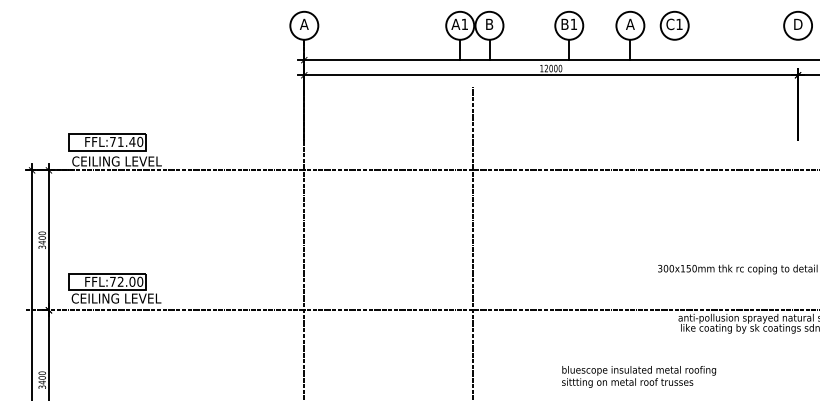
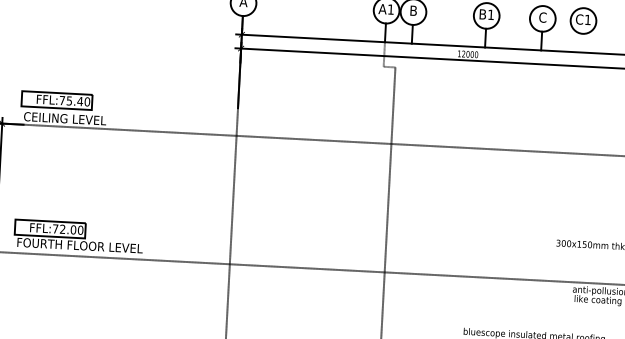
text: (630, 24) -> (542, 17), A -> C
text: (120, 142) -> (69, 101), FFL:71.40 -> FFL:75.40
text: (139, 298) -> (79, 245), CEILING LEVEL -> FOURTH FLOOR LEVEL

